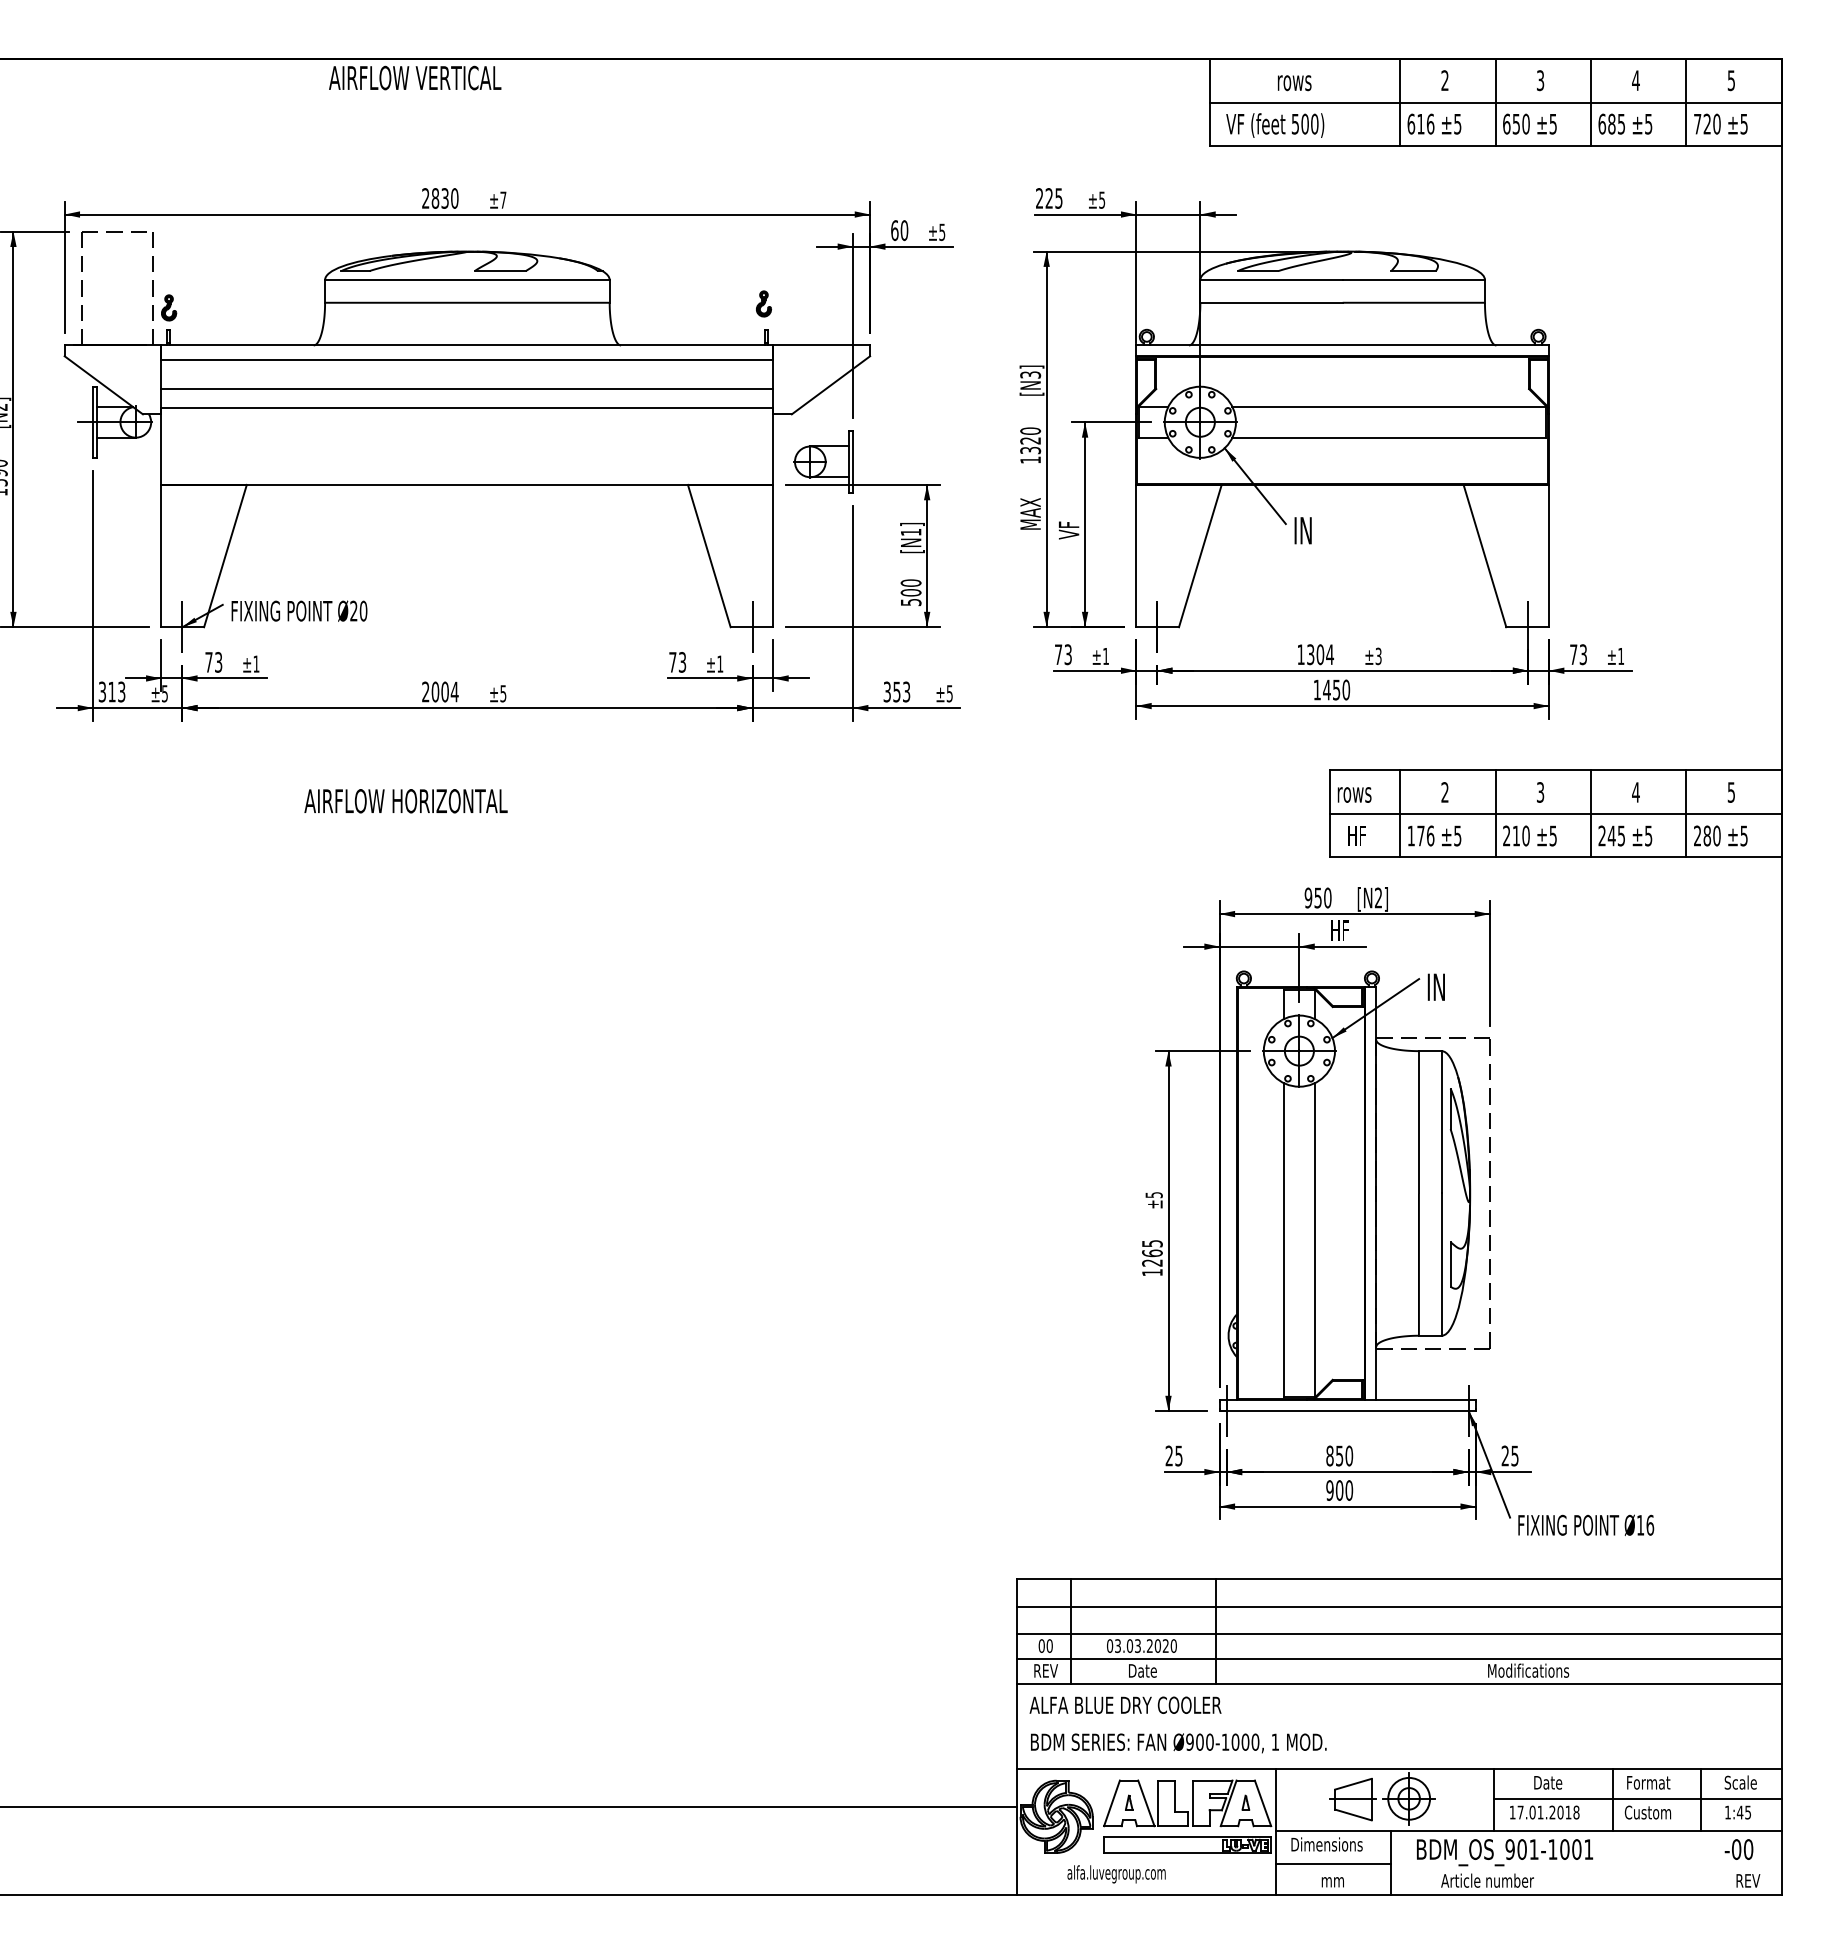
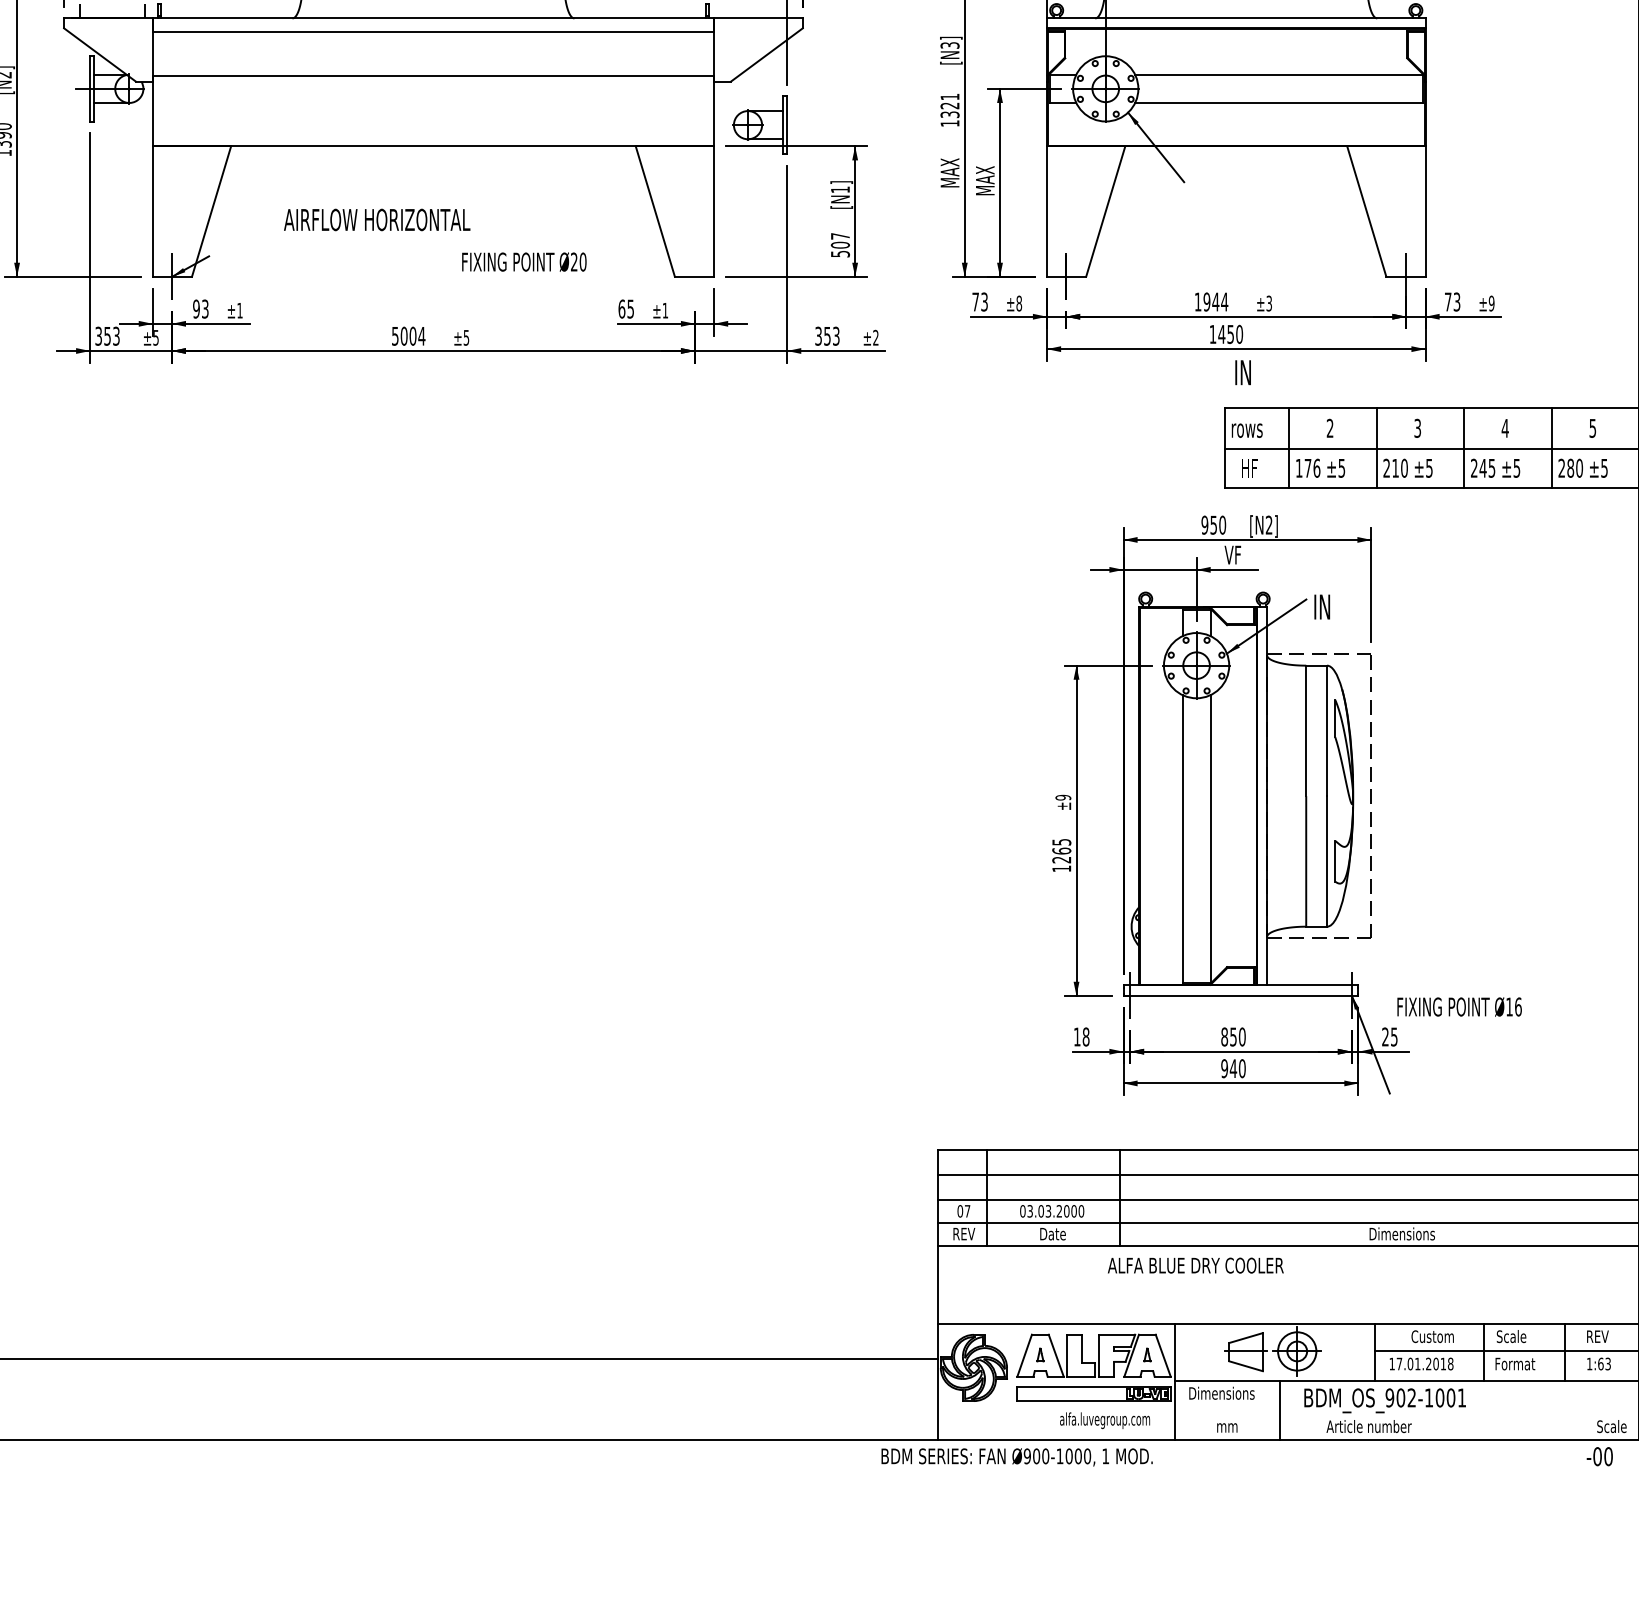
line: (467, 388) -> (433, 57), removed
text: (1030, 430) -> (949, 96), 1320 -> 1321
text: (1068, 522) -> (984, 180), VF -> MAX
text: (1302, 530) -> (1242, 372), moved
text: (910, 582) -> (839, 235), 500 -> 507
text: (299, 610) -> (524, 261), moved
line: (752, 626) -> (694, 276), removed
text: (1315, 654) -> (1211, 301), 1304 -> 1944
text: (1106, 656) -> (1019, 303), ±1 -> ±8
text: (1621, 656) -> (1492, 303), ±1 -> ±9
text: (208, 662) -> (196, 309), 73 -> 93
text: (677, 662) -> (626, 309), 73 -> 65
text: (111, 691) -> (107, 335), 313 -> 353
text: (425, 691) -> (395, 335), 2004 -> 5004
text: (949, 693) -> (875, 337), ±5 -> ±2
text: (405, 801) -> (376, 220), moved
text: (1339, 930) -> (1233, 555), HF -> VF
text: (1153, 1195) -> (1062, 798), ±5 -> ±9
text: (1173, 1455) -> (1081, 1036), 25 -> 18
text: (1339, 1490) -> (1233, 1068), 900 -> 940
text: (1586, 1524) -> (1459, 1006), moved
text: (1049, 1645) -> (967, 1210), 00 -> 07
text: (1165, 1645) -> (1073, 1210), 03.03.2020 -> 03.03.2000
text: (1529, 1670) -> (1407, 1233), Modifications -> Dimensions
text: (1125, 1704) -> (1195, 1264), moved
text: (1178, 1743) -> (1016, 1457), moved
text: (1556, 1782) -> (1432, 1336), Date -> Custom
text: (1648, 1782) -> (1516, 1336), Format -> Scale
text: (1740, 1782) -> (1601, 1336), Scale -> REV
text: (1647, 1812) -> (1515, 1363), Custom -> Format
text: (1743, 1812) -> (1603, 1363), 1:45 -> 1:63
text: (1533, 1849) -> (1411, 1397), BDM_OS_901-1001 -> BDM_OS_902-1001
text: (1738, 1849) -> (1599, 1456), moved
line: (1332, 1864) -> (1226, 1411), removed
text: (1116, 1874) -> (1104, 1420), moved
text: (1752, 1880) -> (1612, 1426), REV -> Scale

